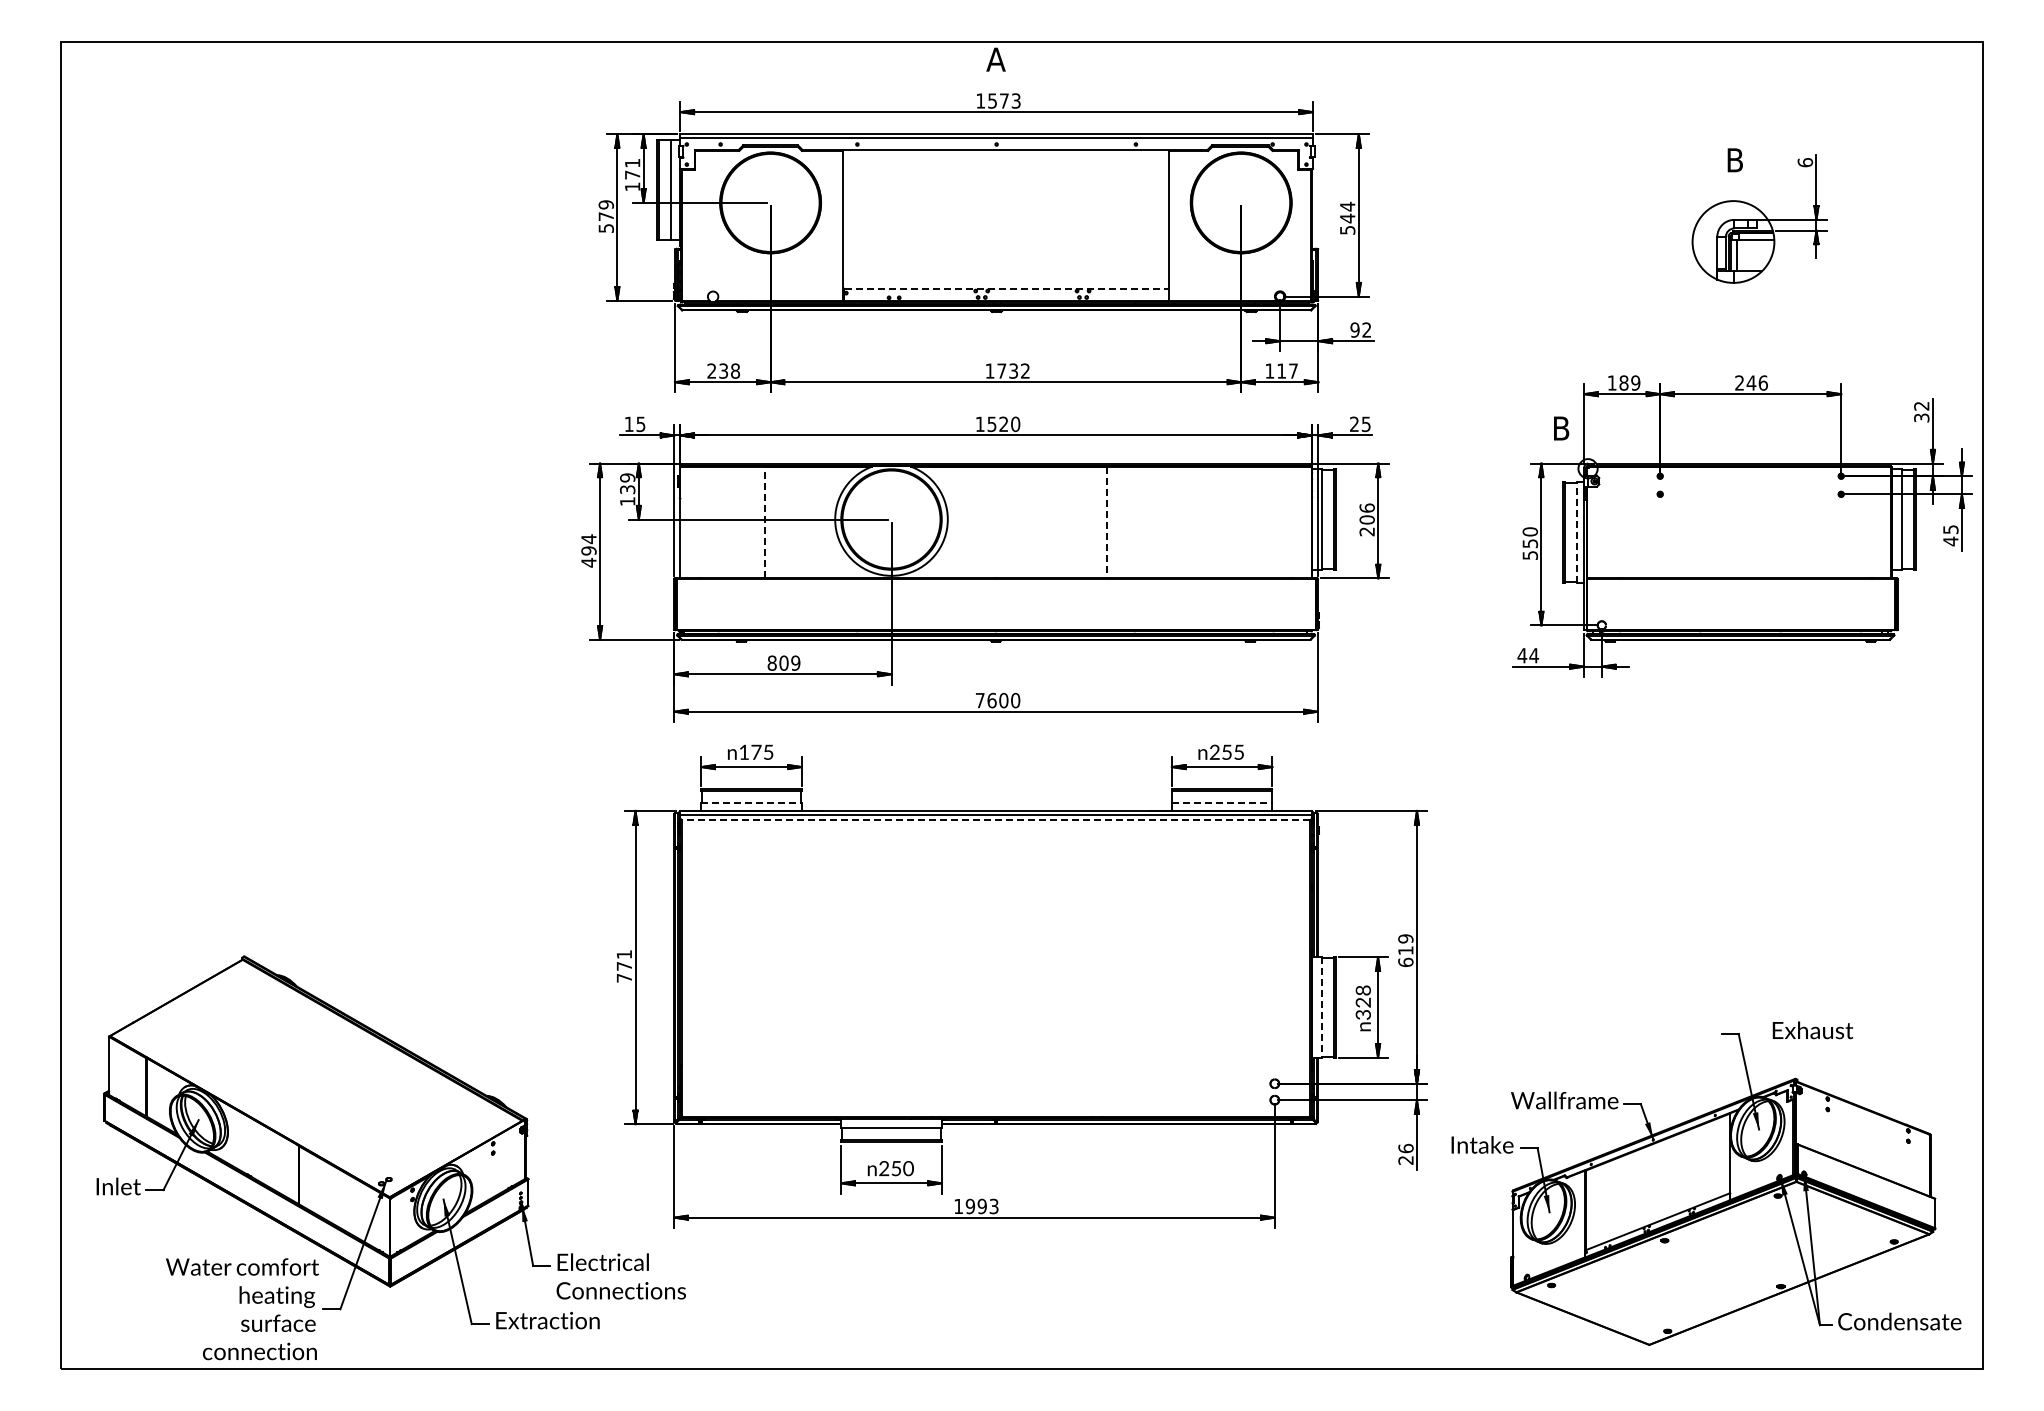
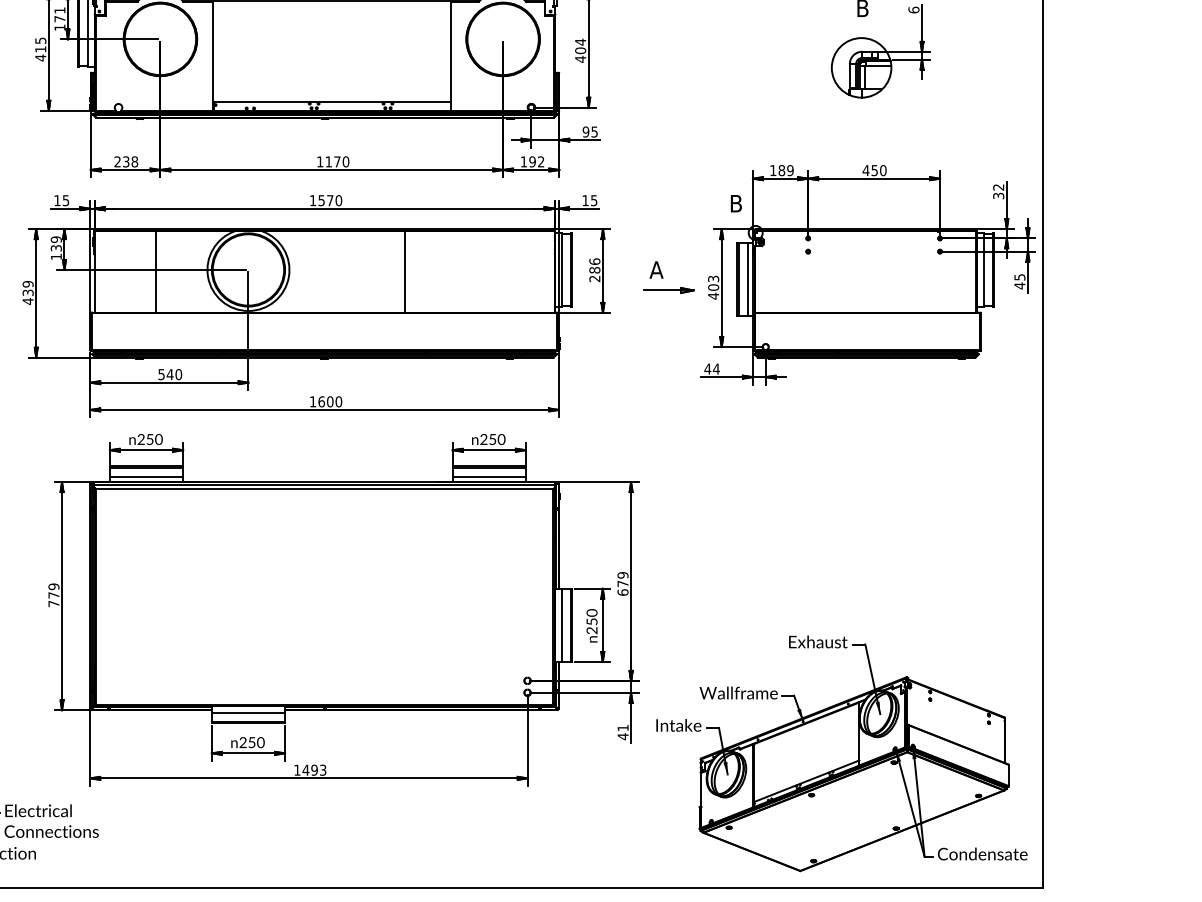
text: (606, 216) -> (40, 49), 579 -> 415
text: (1347, 224) -> (580, 55), 544 -> 404
line: (1006, 288) -> (332, 101), dashed -> solid
text: (1366, 329) -> (594, 131), 92 -> 95
text: (1013, 370) -> (337, 161), 1732 -> 1170
text: (1287, 370) -> (536, 161), 117 -> 192
text: (1750, 382) -> (873, 170), 246 -> 450
text: (1003, 423) -> (330, 200), 1520 -> 1570
text: (1354, 423) -> (585, 200), 25 -> 15
text: (1366, 519) -> (594, 269), 206 -> 286
line: (764, 522) -> (155, 272), dashed -> solid
line: (1106, 523) -> (405, 272), dashed -> solid
part: (1461, 530) -> (663, 277), added
line: (1576, 531) -> (747, 278), dashed -> solid
text: (1530, 543) -> (713, 287), 550 -> 403
text: (588, 544) -> (27, 288), 494 -> 439
text: (783, 662) -> (169, 374), 809 -> 540
text: (980, 700) -> (313, 401), 7600 -> 1600
text: (756, 751) -> (150, 438), 175 -> 250
text: (1238, 751) -> (501, 438), 255 -> 250
line: (752, 803) -> (147, 476), dashed -> solid
line: (1222, 803) -> (489, 476), dashed -> solid
line: (995, 820) -> (324, 489), dashed -> solid
text: (1405, 950) -> (622, 583), 619 -> 679
text: (624, 954) -> (54, 586), 771 -> 779
text: (1362, 1002) -> (591, 621), 328 -> 250
line: (1321, 1008) -> (561, 626), dashed -> solid
text: (1812, 1030) -> (817, 642), moved
text: (1405, 1154) -> (622, 732), 26 -> 41
text: (970, 1206) -> (305, 770), 1993 -> 1493

